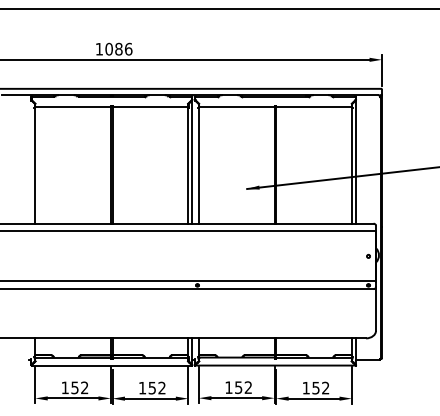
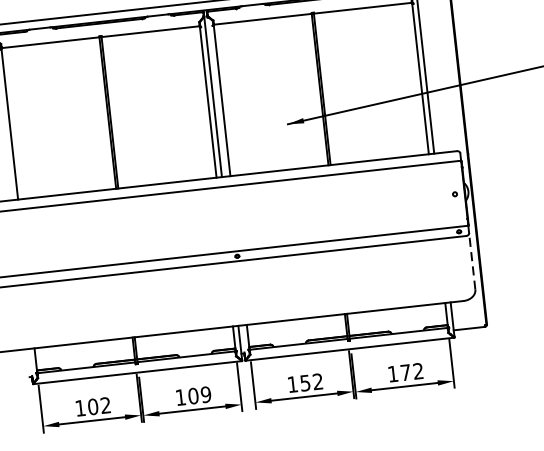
line: (376, 308) -> (472, 260), solid -> dashed
text: (74, 387) -> (92, 406), 152 -> 102
text: (156, 387) -> (198, 394), 152 -> 109
text: (315, 388) -> (405, 373), 152 -> 172

